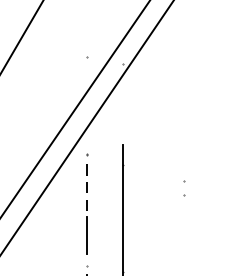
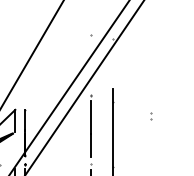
part: (185, 189) -> (151, 116), size x0.62
line: (88, 190) -> (91, 117), dashed -> solid

